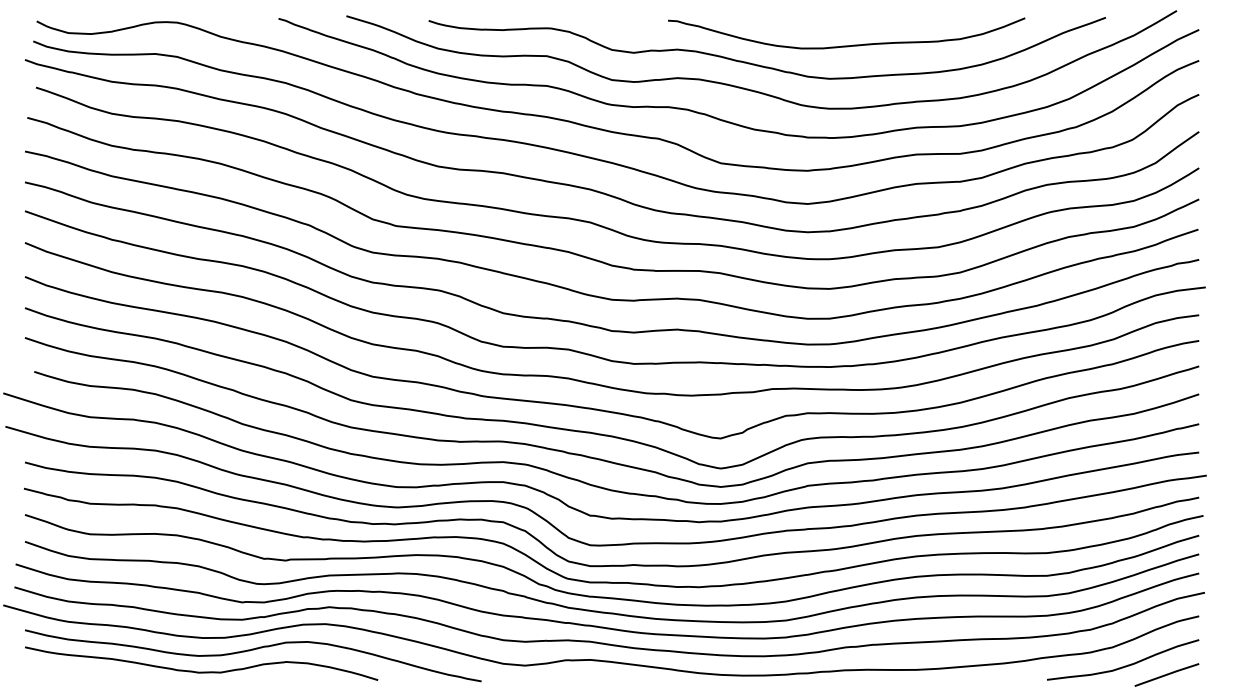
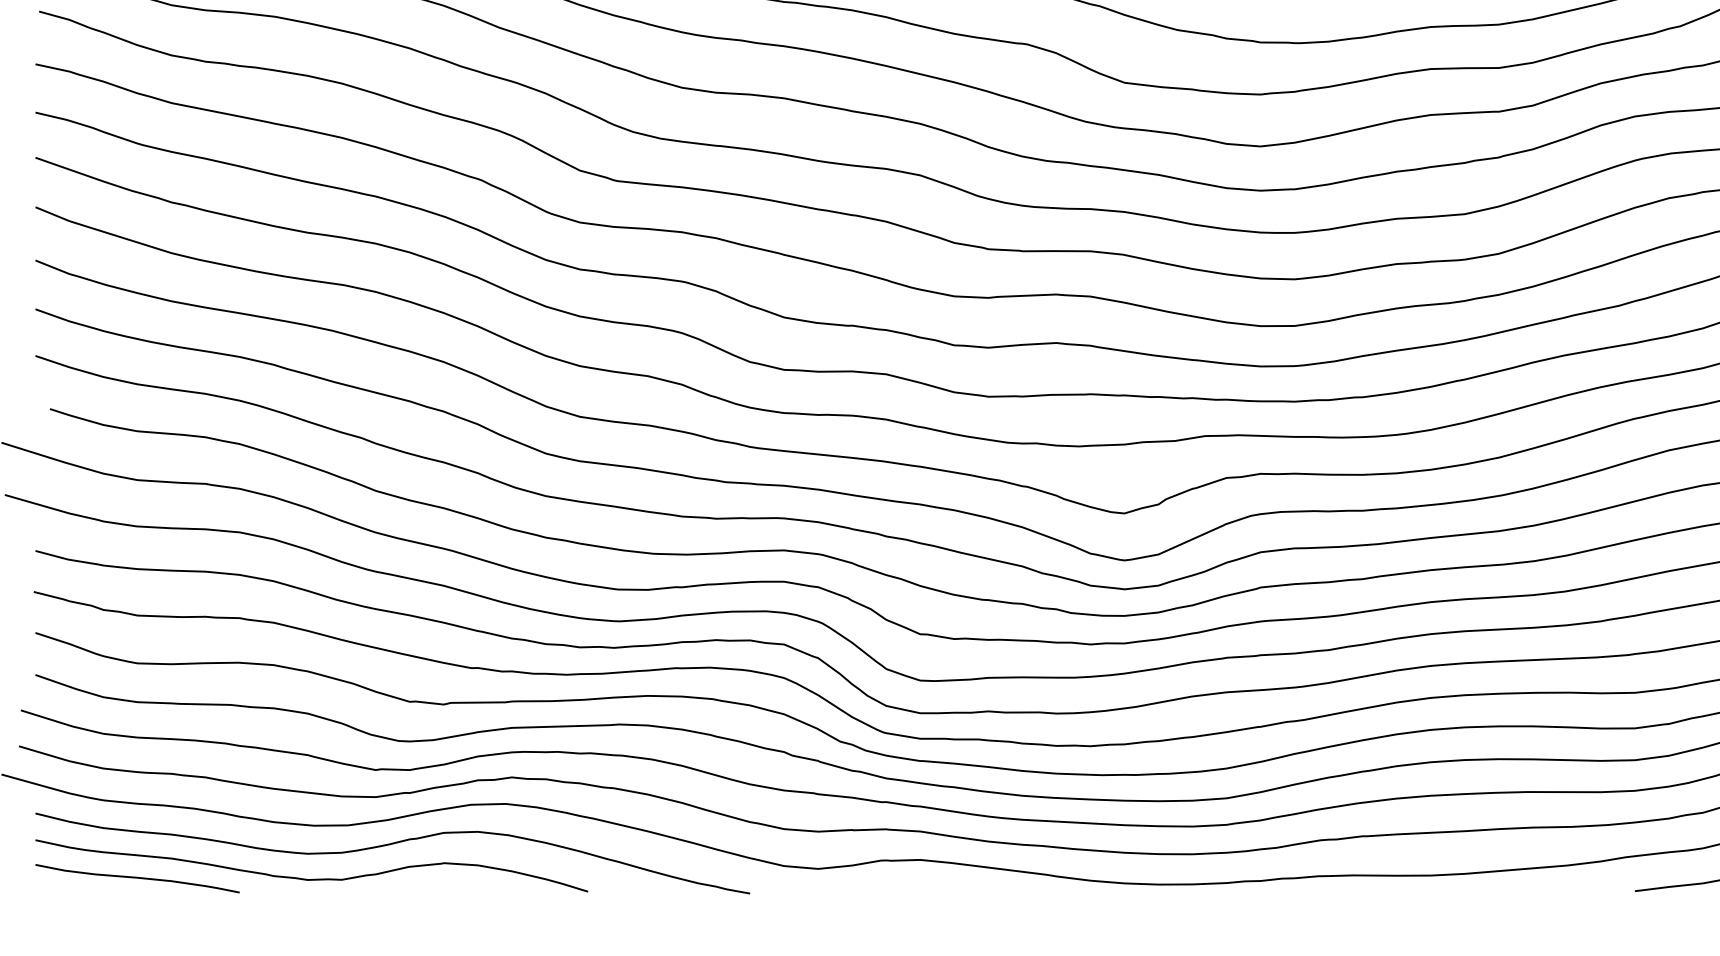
curve: (90, 671) -> (138, 878), added

